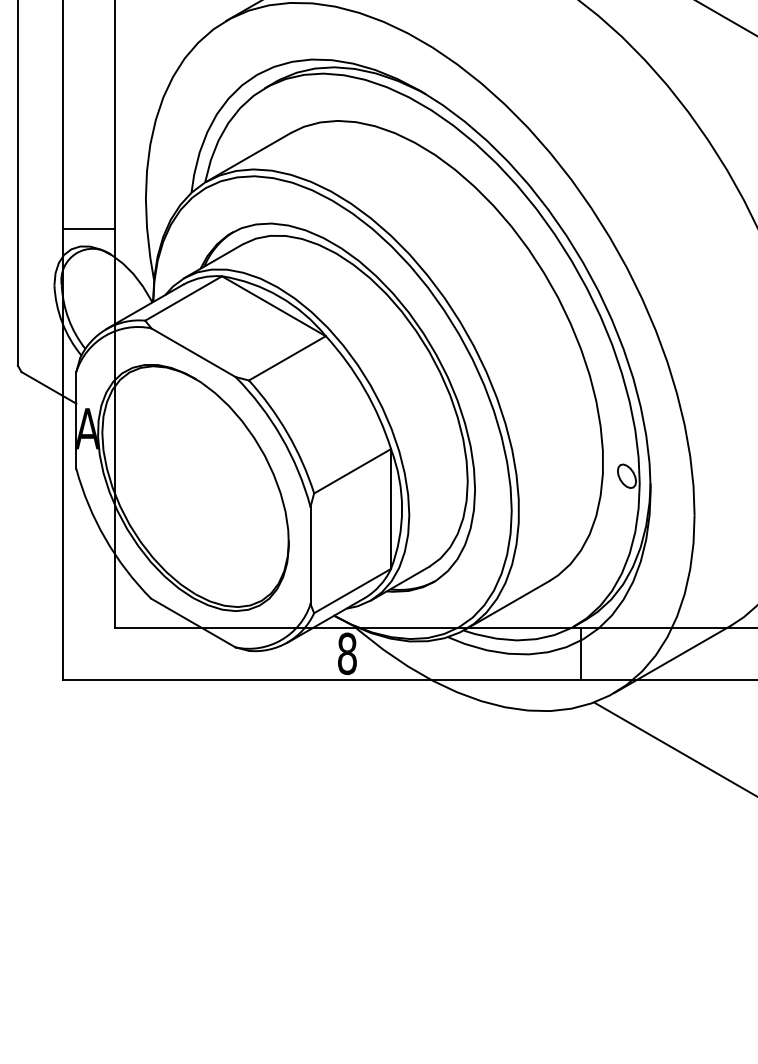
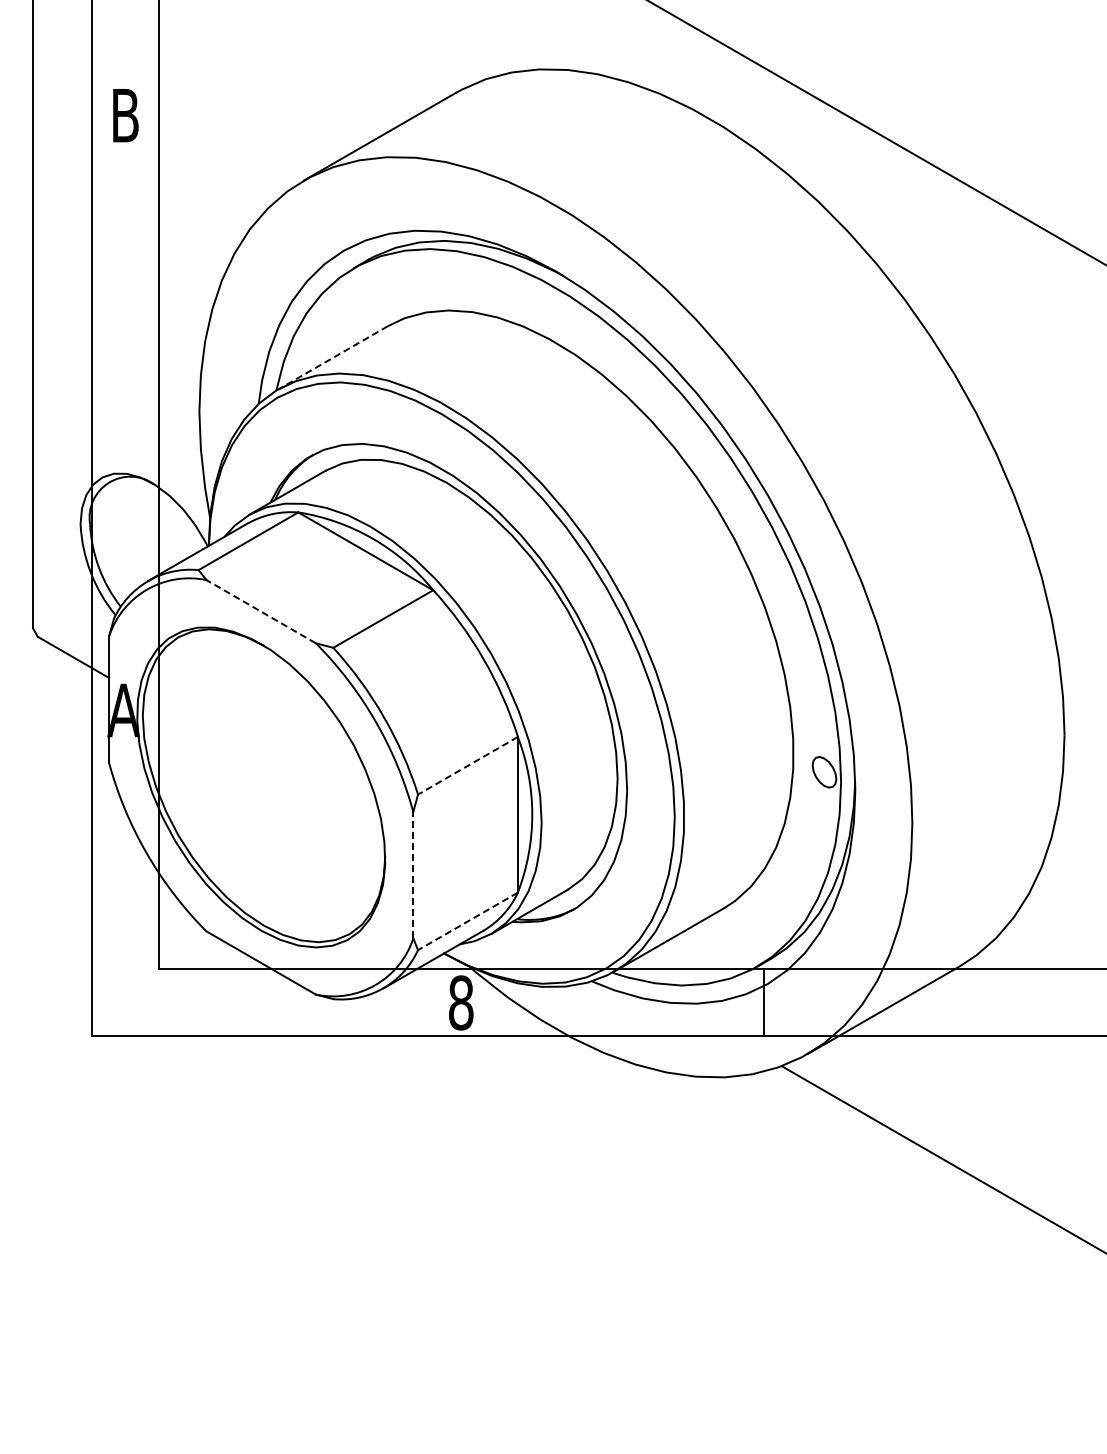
line: (248, 157) -> (332, 358), solid -> dashed
line: (89, 229) -> (125, 451), removed
line: (192, 352) -> (260, 611), solid -> dashed
line: (352, 471) -> (467, 765), solid -> dashed
line: (310, 554) -> (413, 874), solid -> dashed
line: (352, 591) -> (467, 921), solid -> dashed

